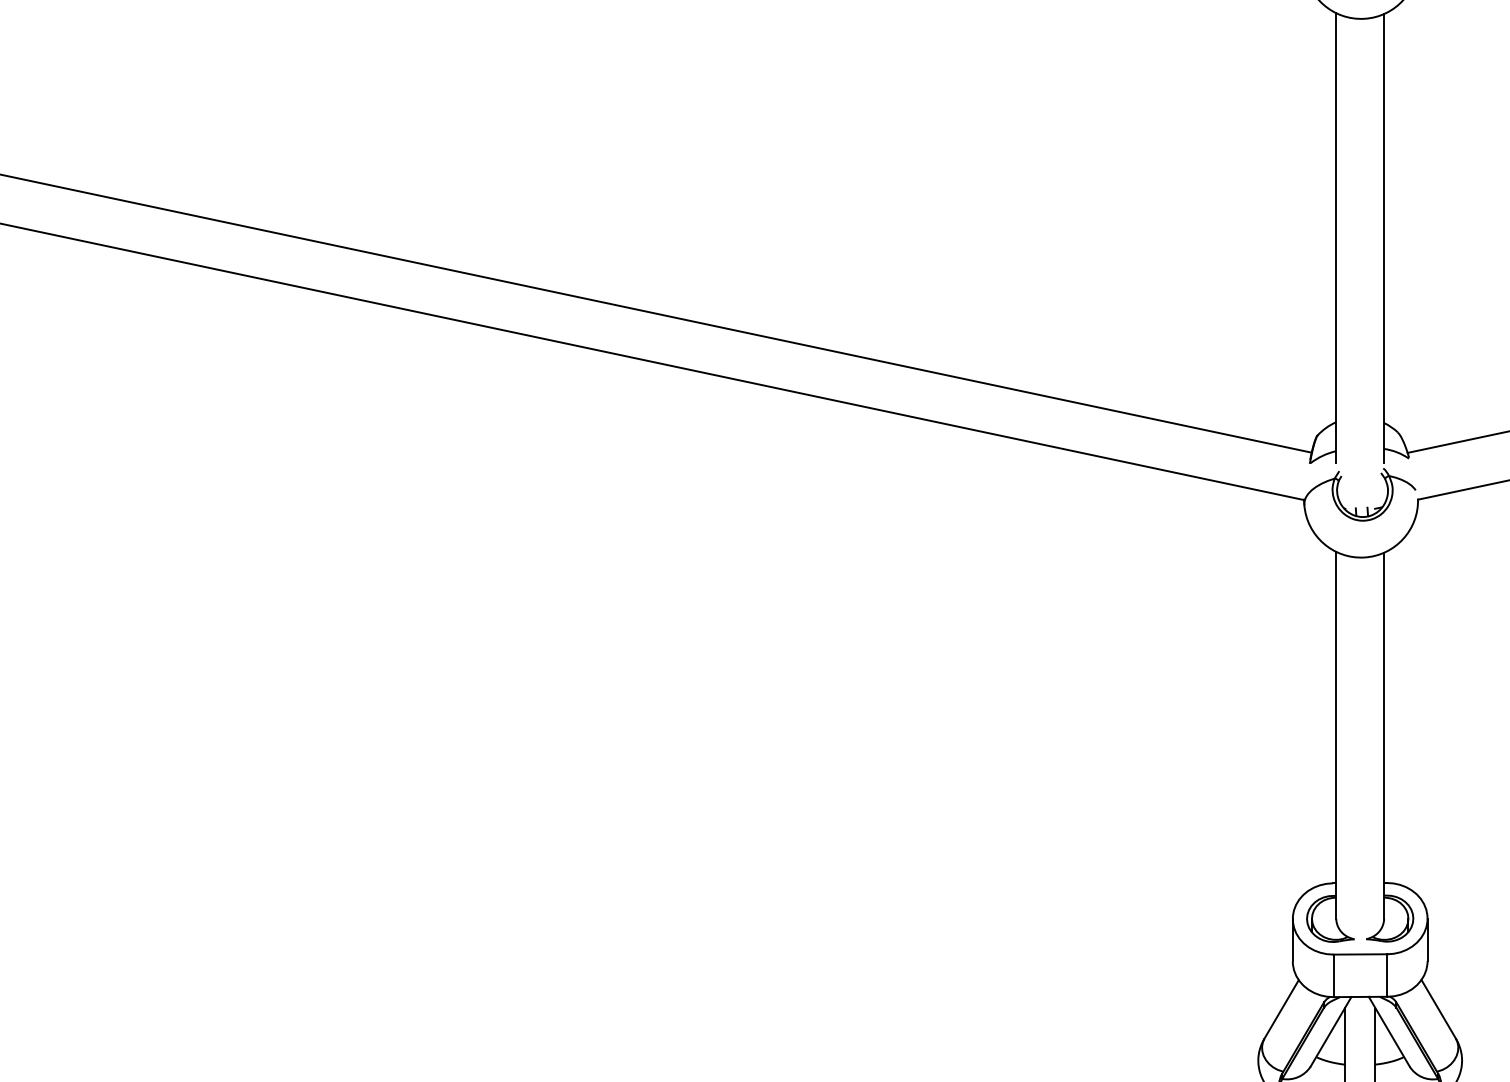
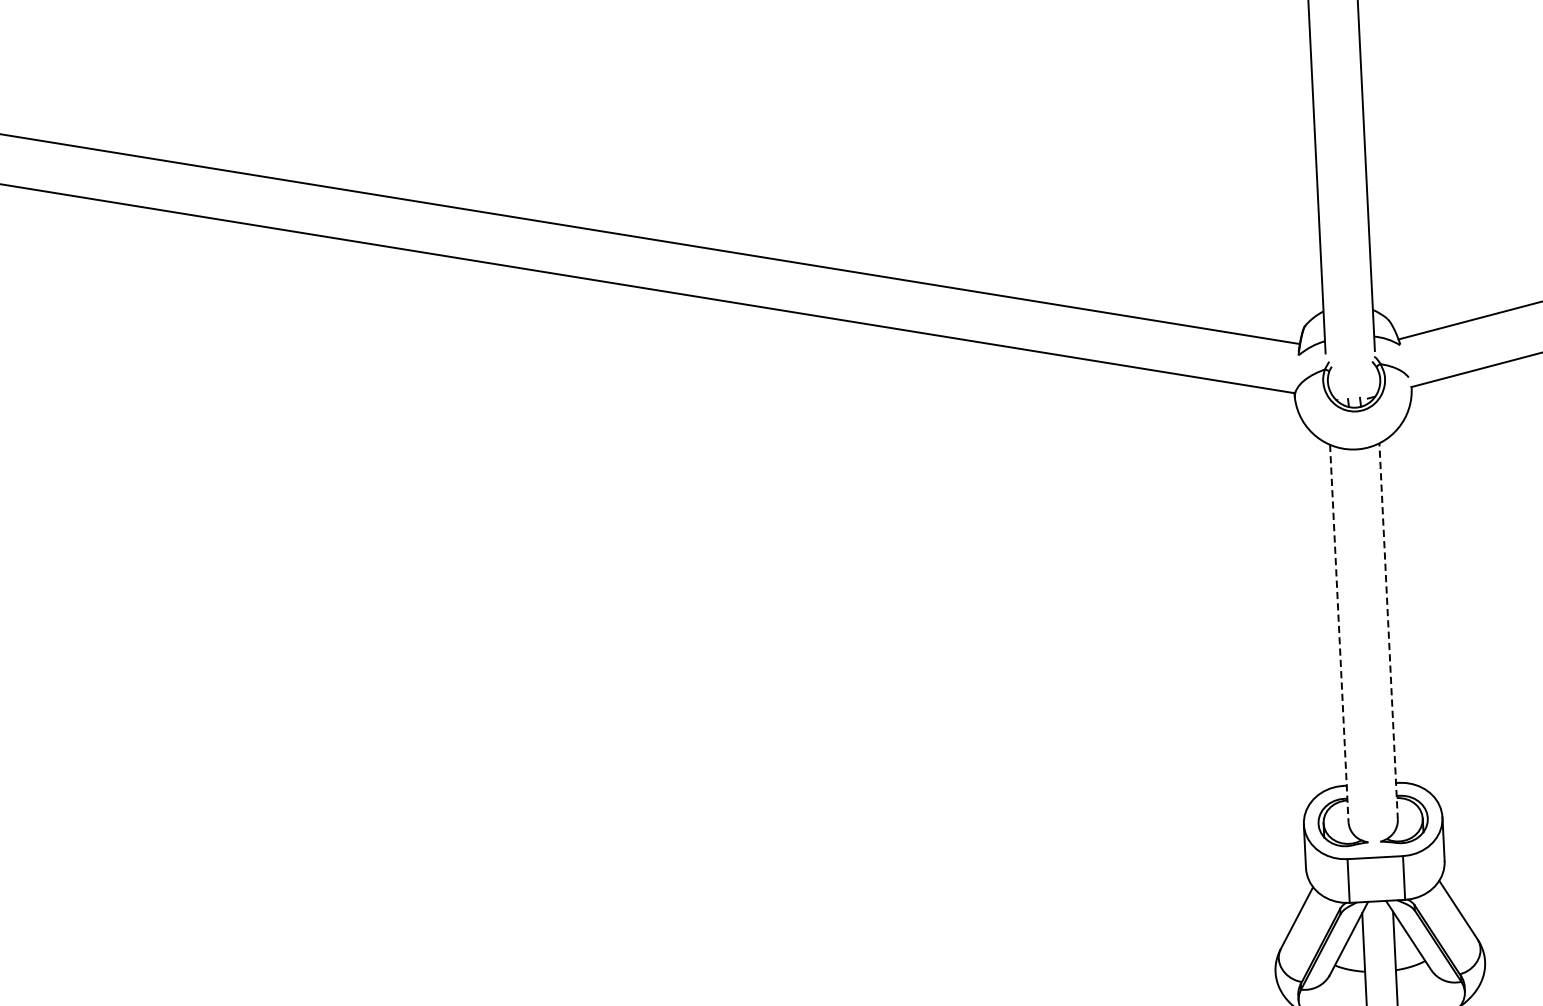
line: (1336, 735) -> (1339, 633), solid -> dashed
line: (1384, 735) -> (1388, 631), solid -> dashed

